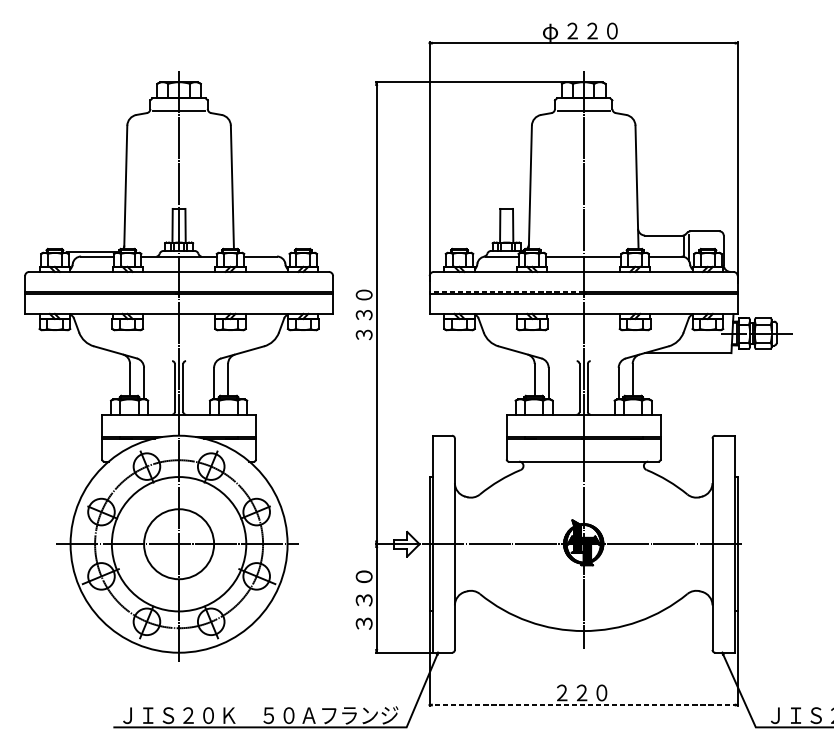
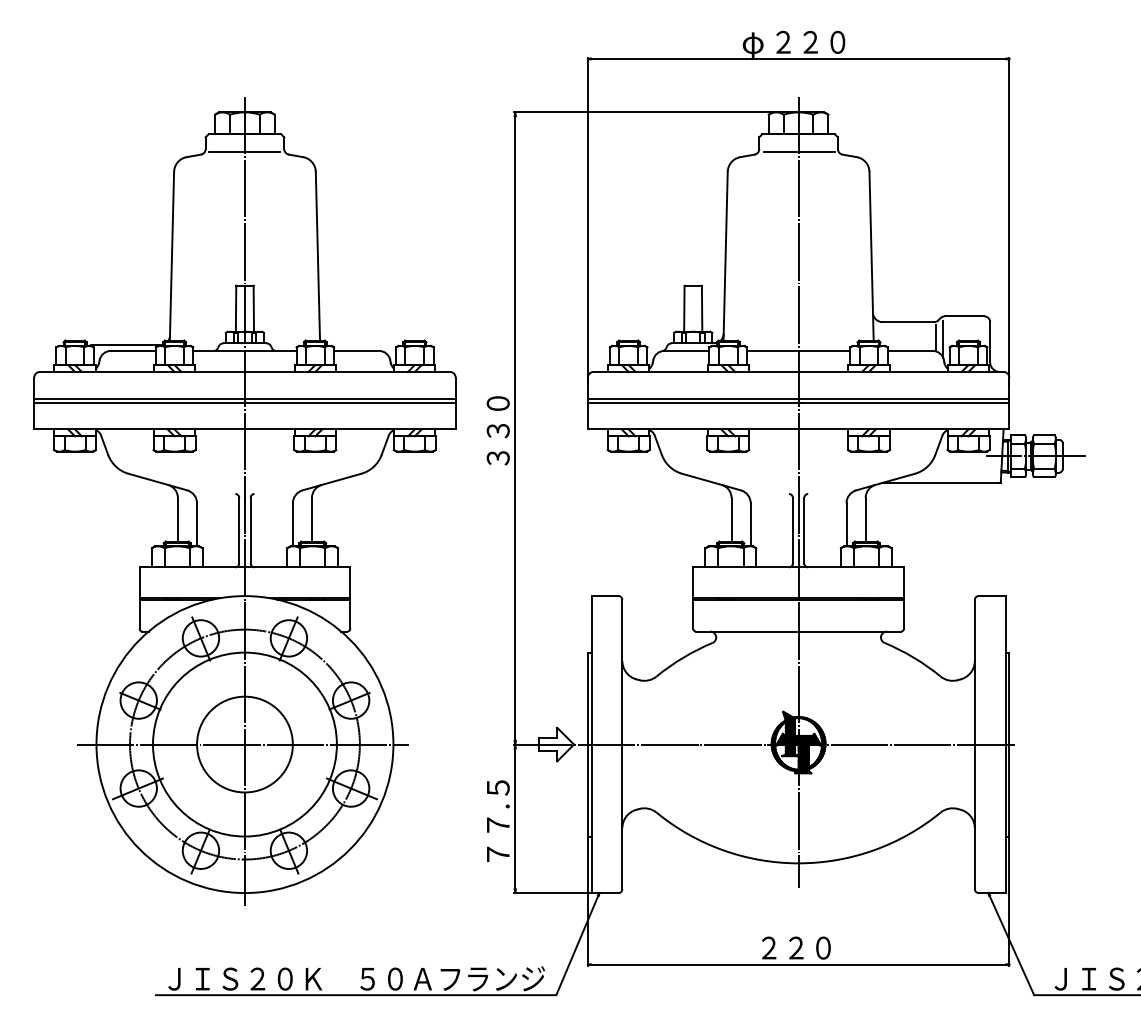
line: (506, 291) -> (692, 398), dashed -> solid
text: (363, 599) -> (497, 820), ３３０ -> ７７.５
line: (583, 704) -> (798, 964), dashed -> solid

